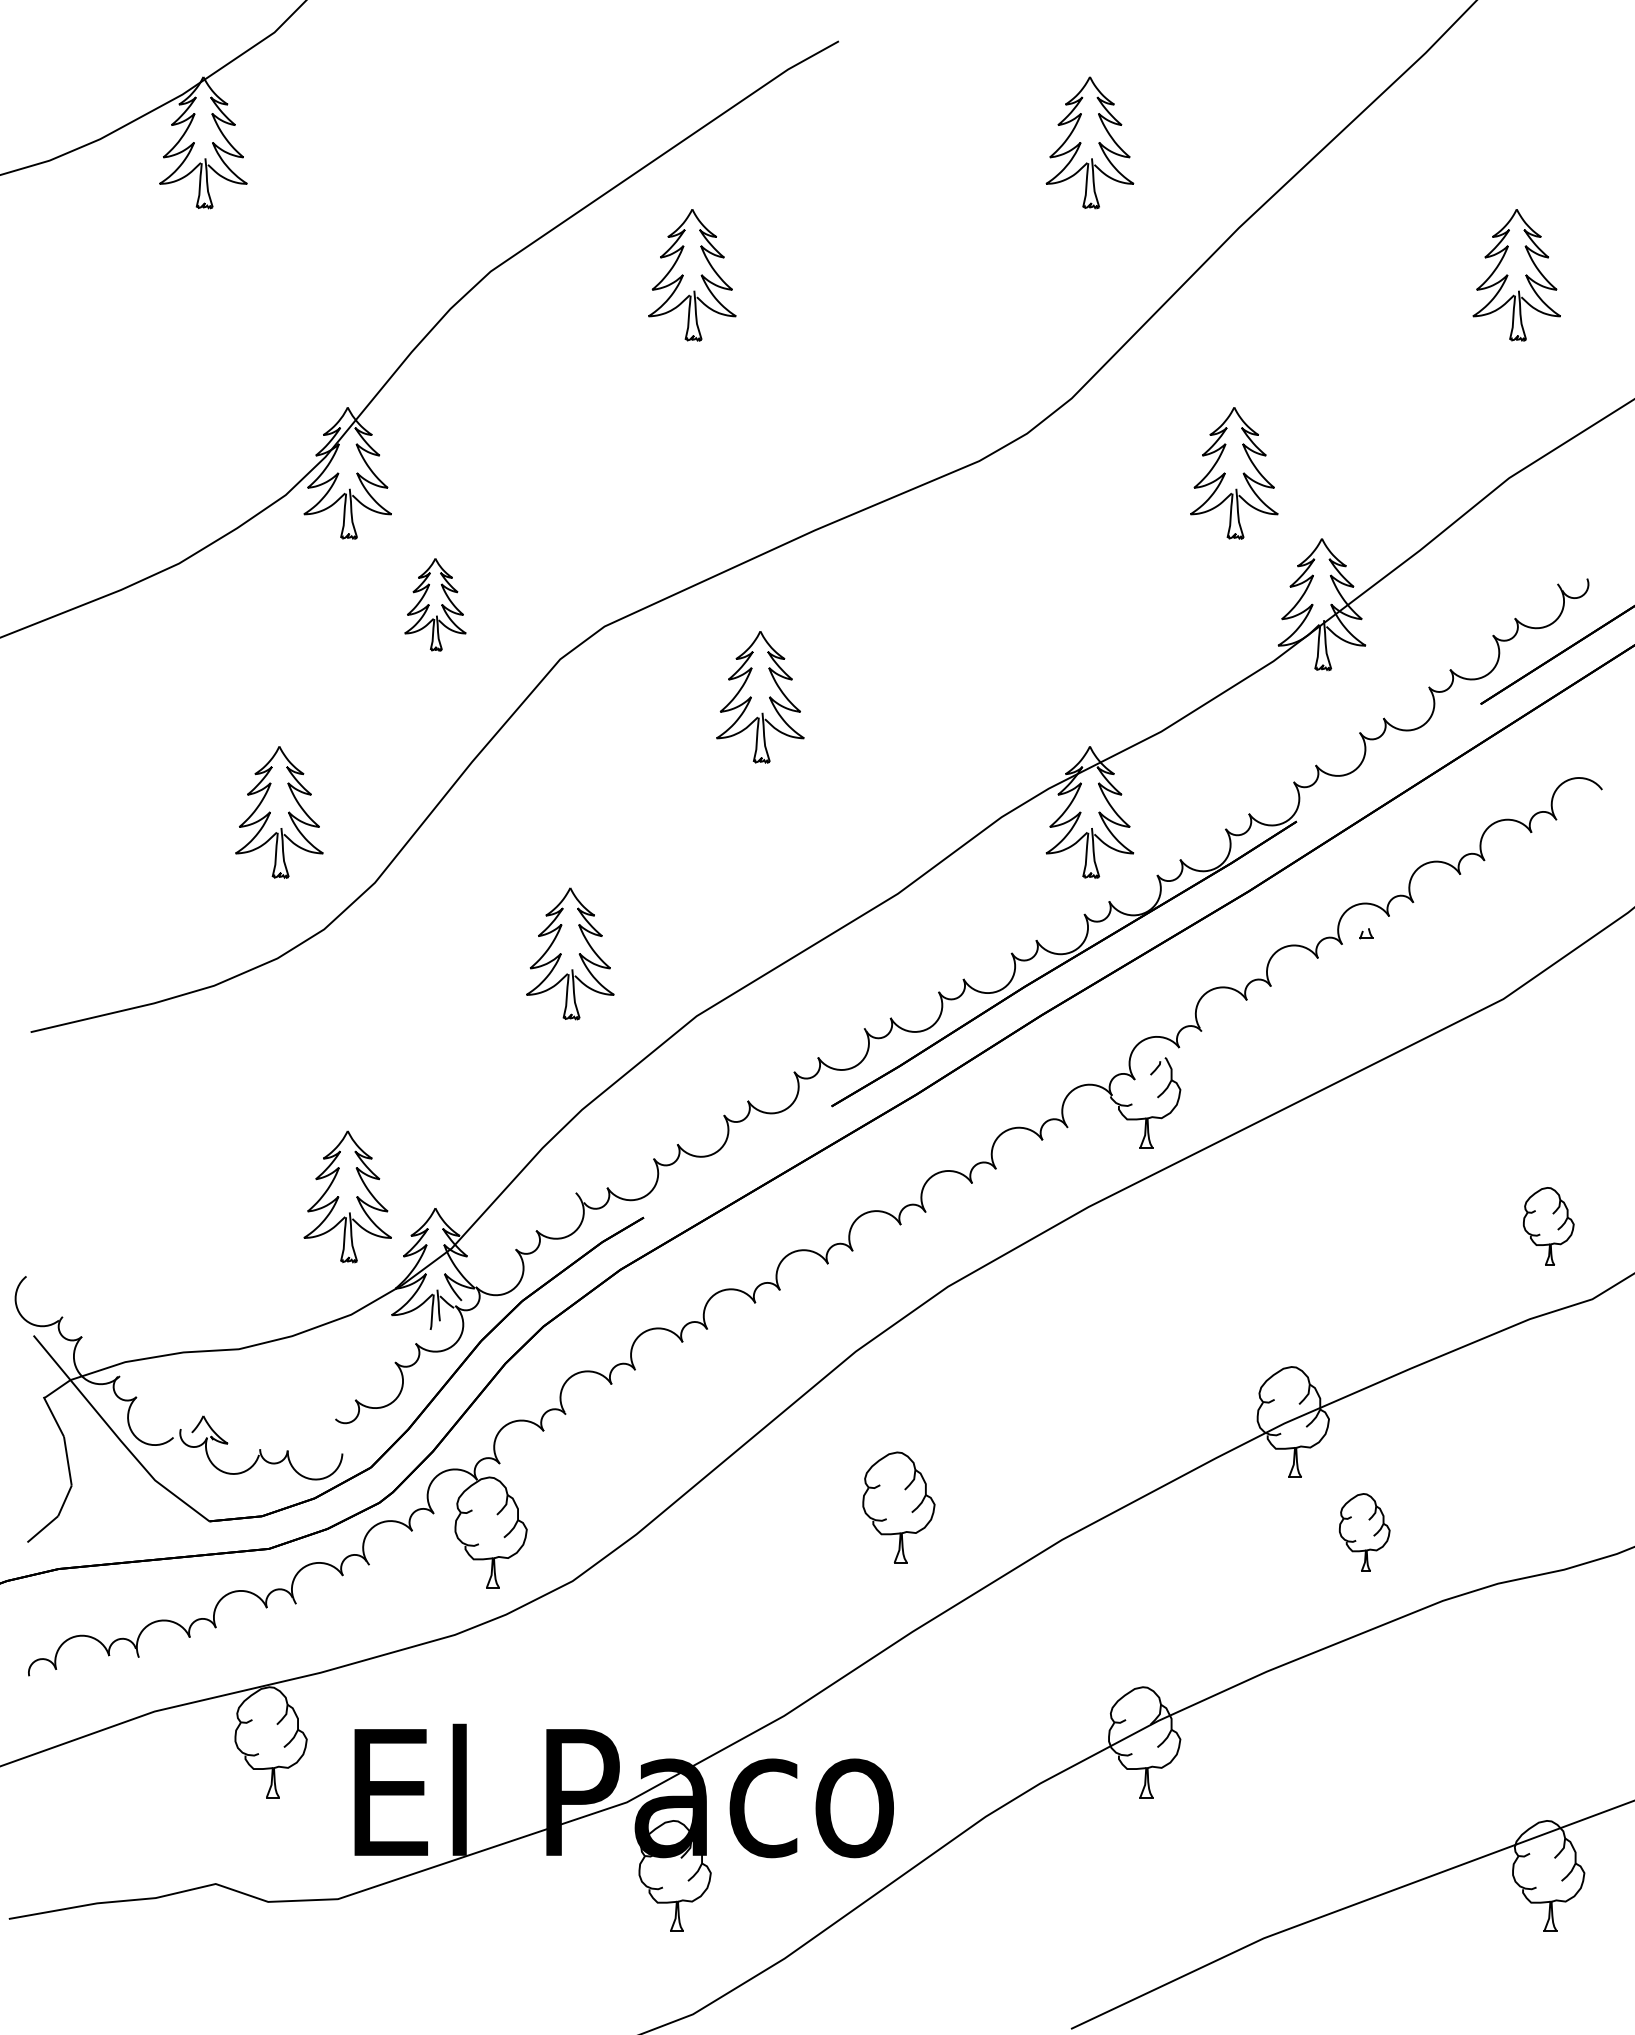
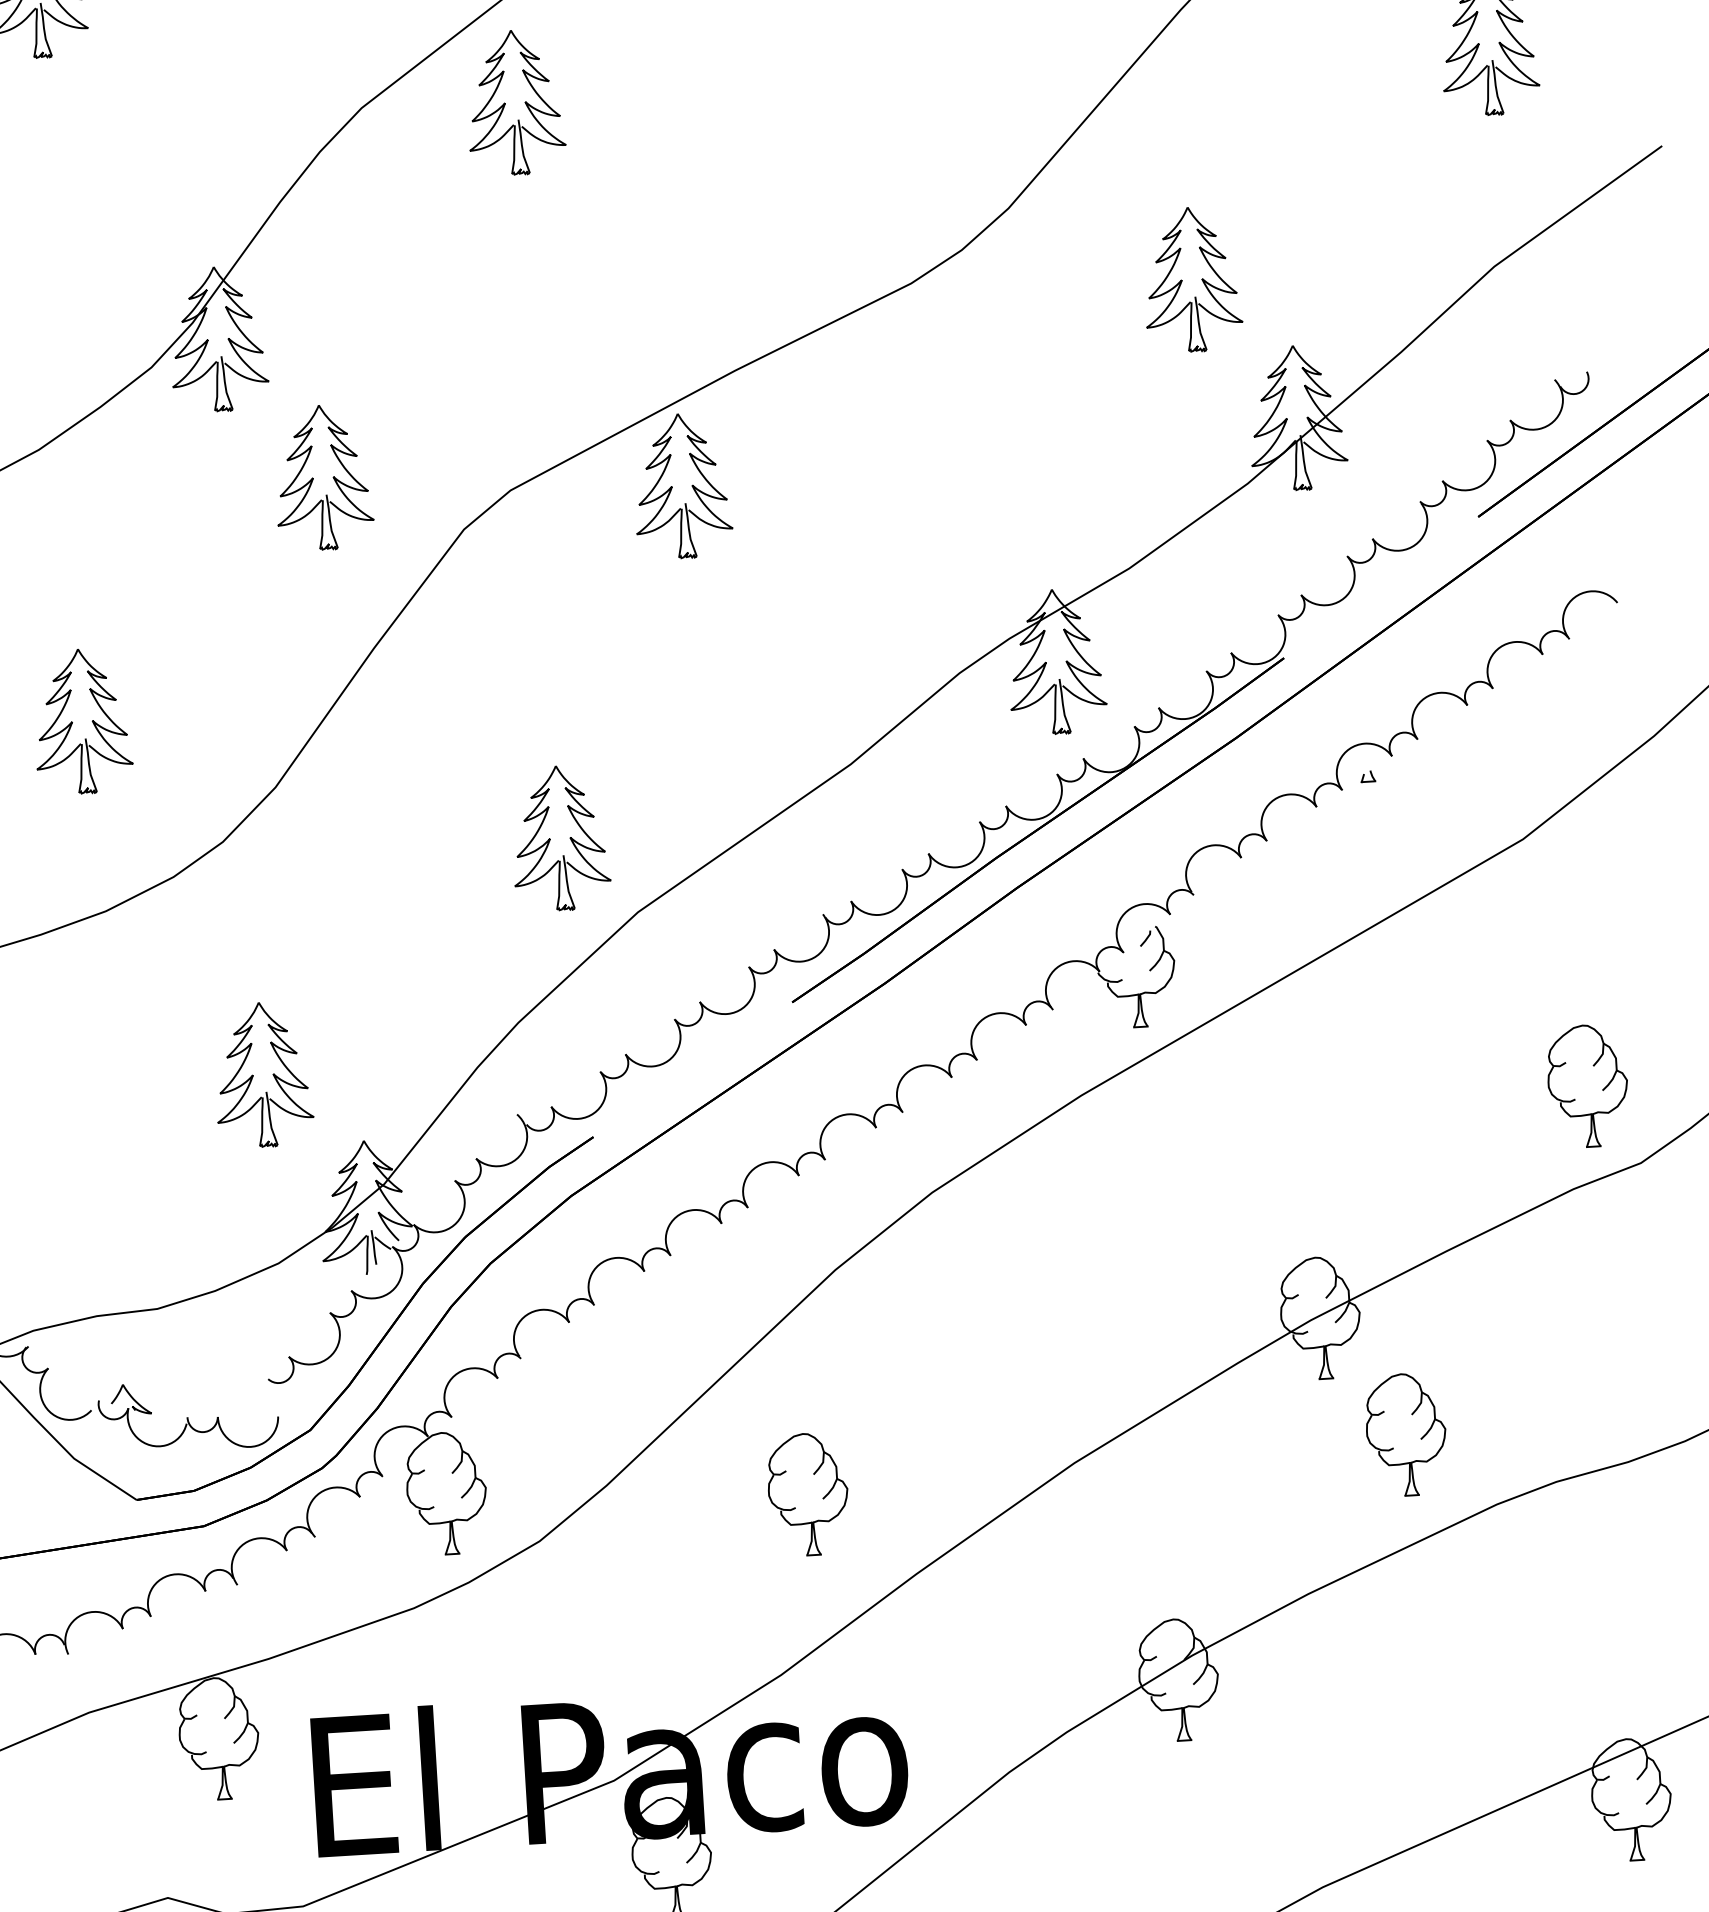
part: (692, 275) -> (515, 103), moved
part: (435, 604) -> (323, 477), size x1.43
part: (760, 697) -> (682, 486), moved
part: (279, 812) -> (82, 721), moved
part: (570, 953) -> (560, 837), moved
part: (347, 1196) -> (262, 1074), moved
part: (1548, 1226) -> (1587, 1086), size x1.43
part: (898, 1507) -> (807, 1494), moved
part: (1364, 1532) -> (1406, 1434), size x1.43

